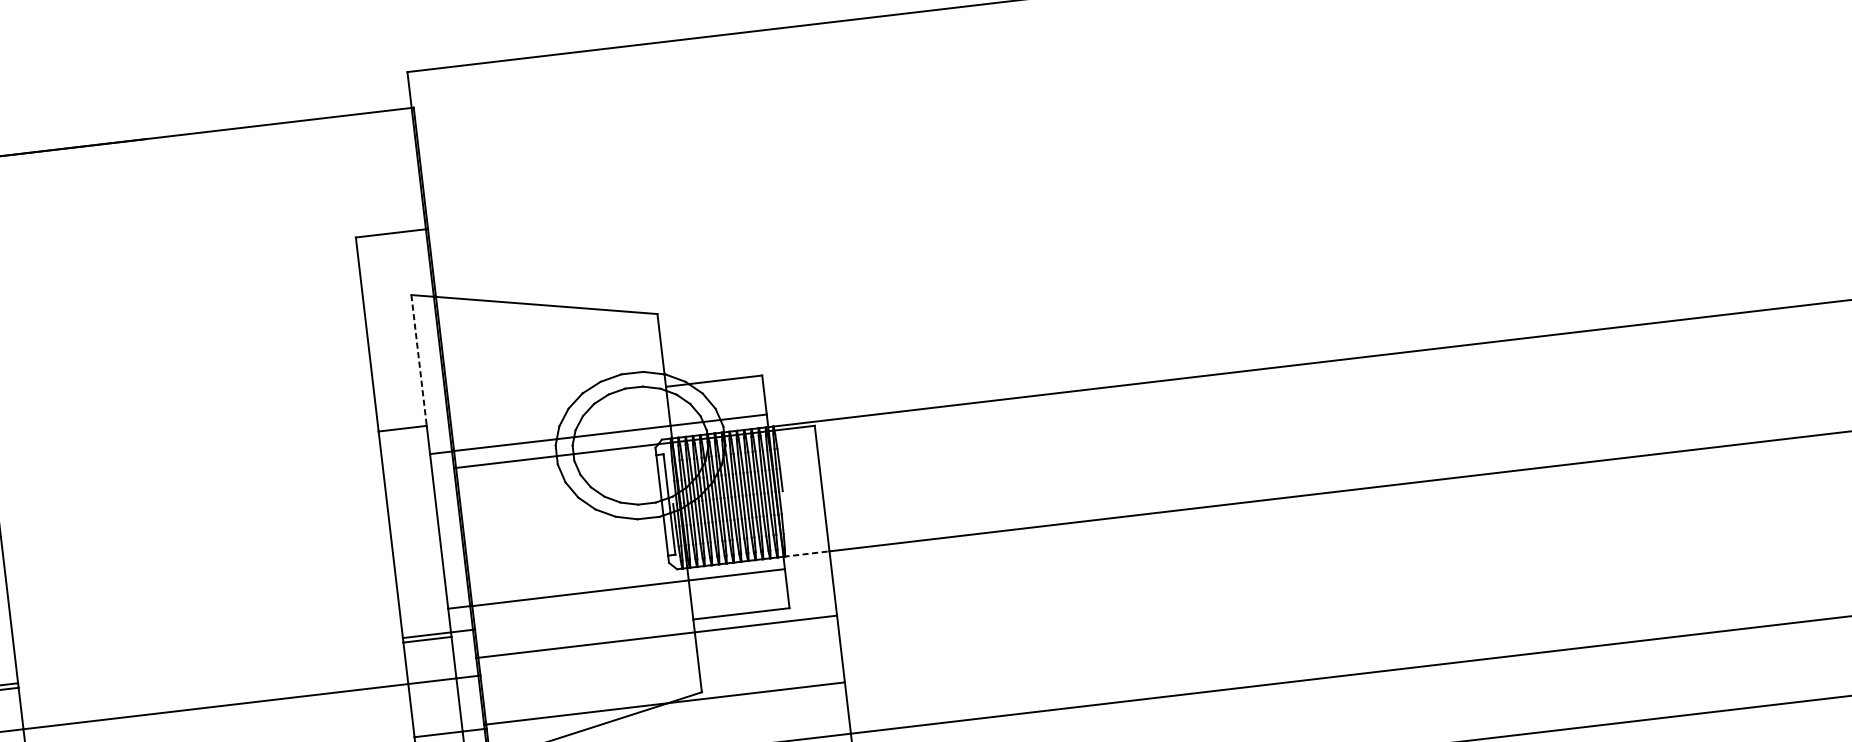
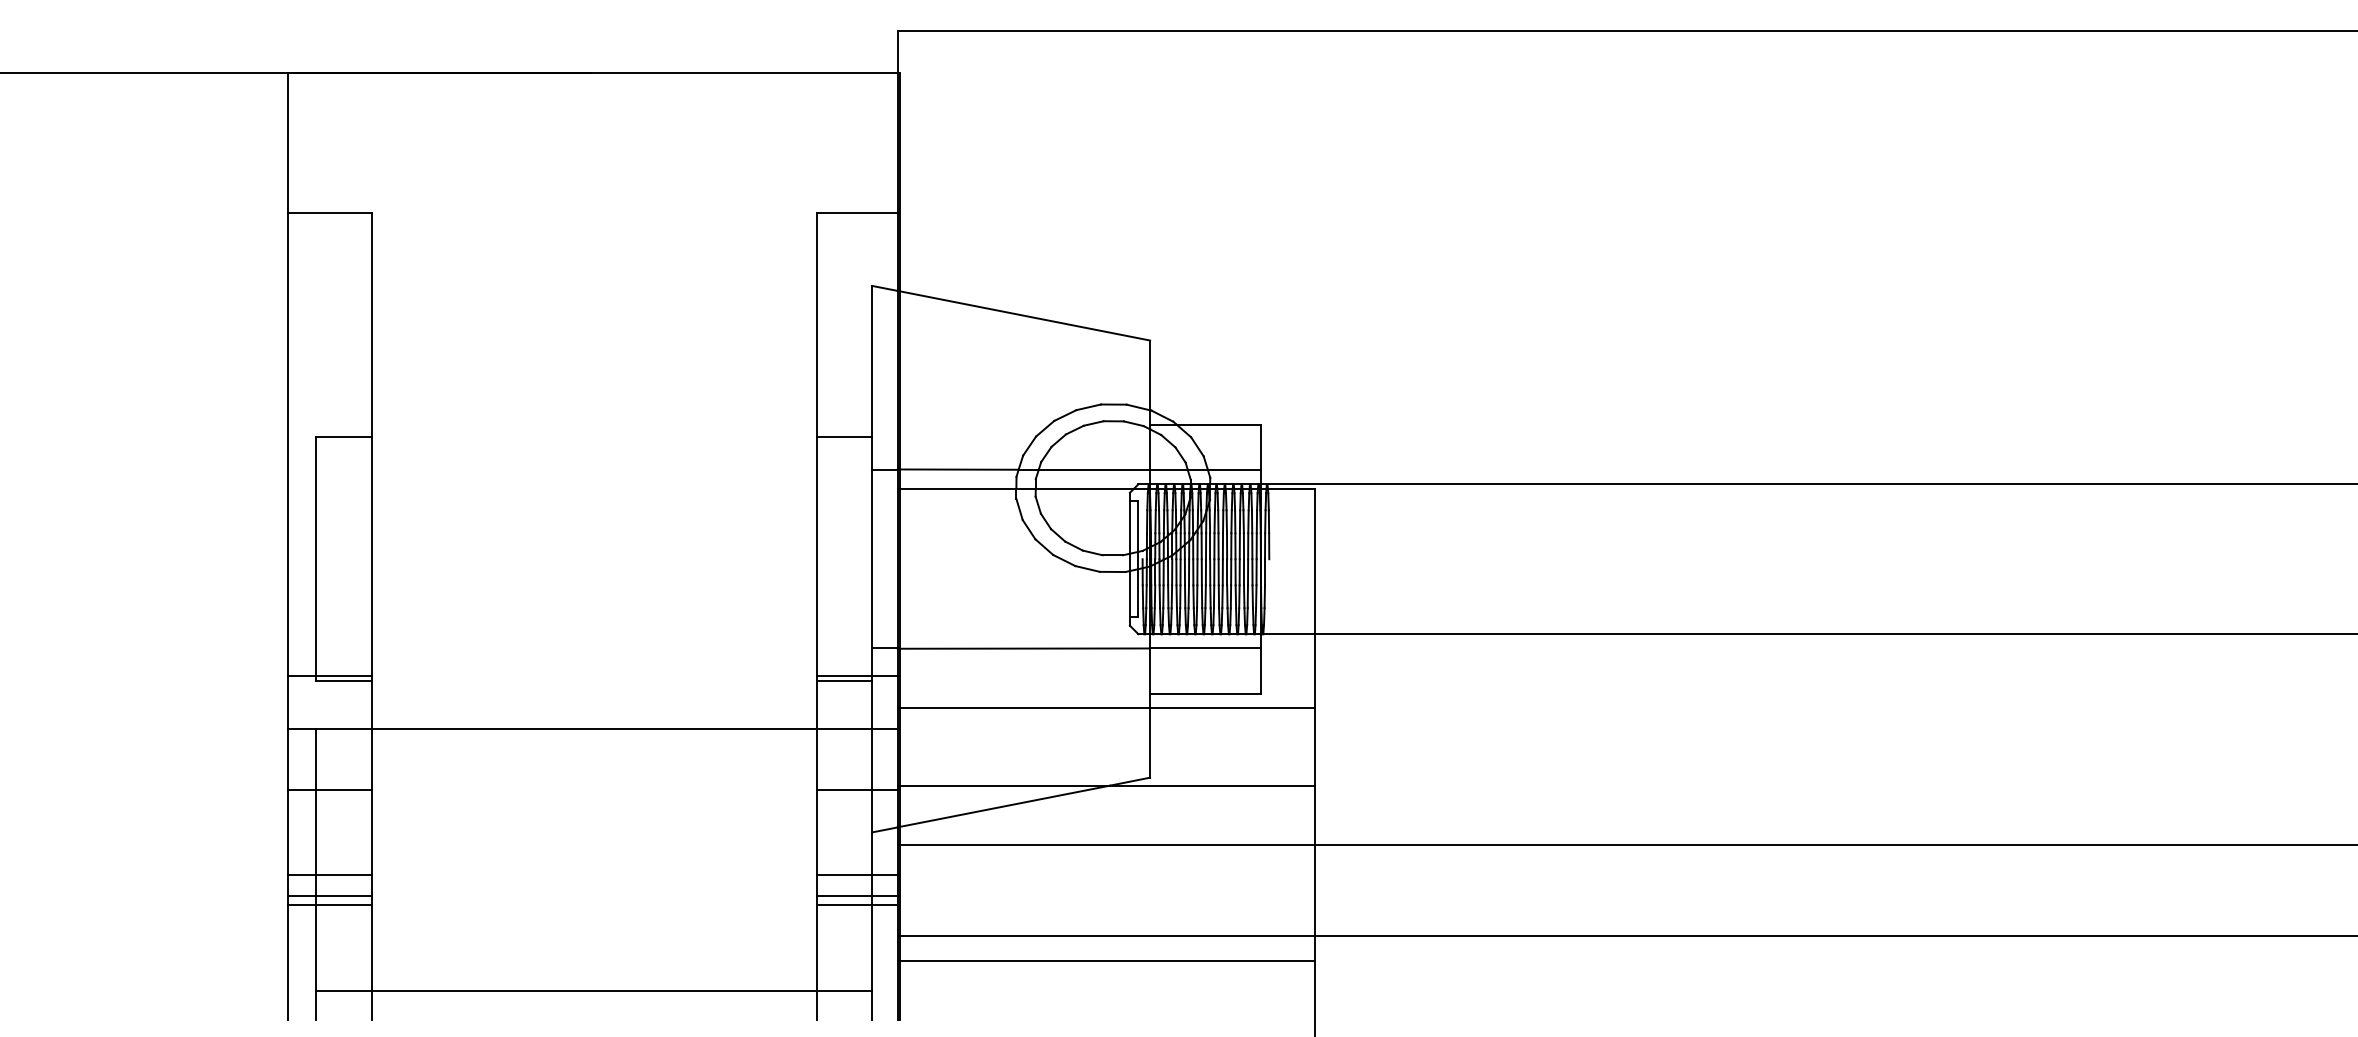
line: (419, 360) -> (872, 361), dashed -> solid
line: (806, 554) -> (1287, 634), dashed -> solid

